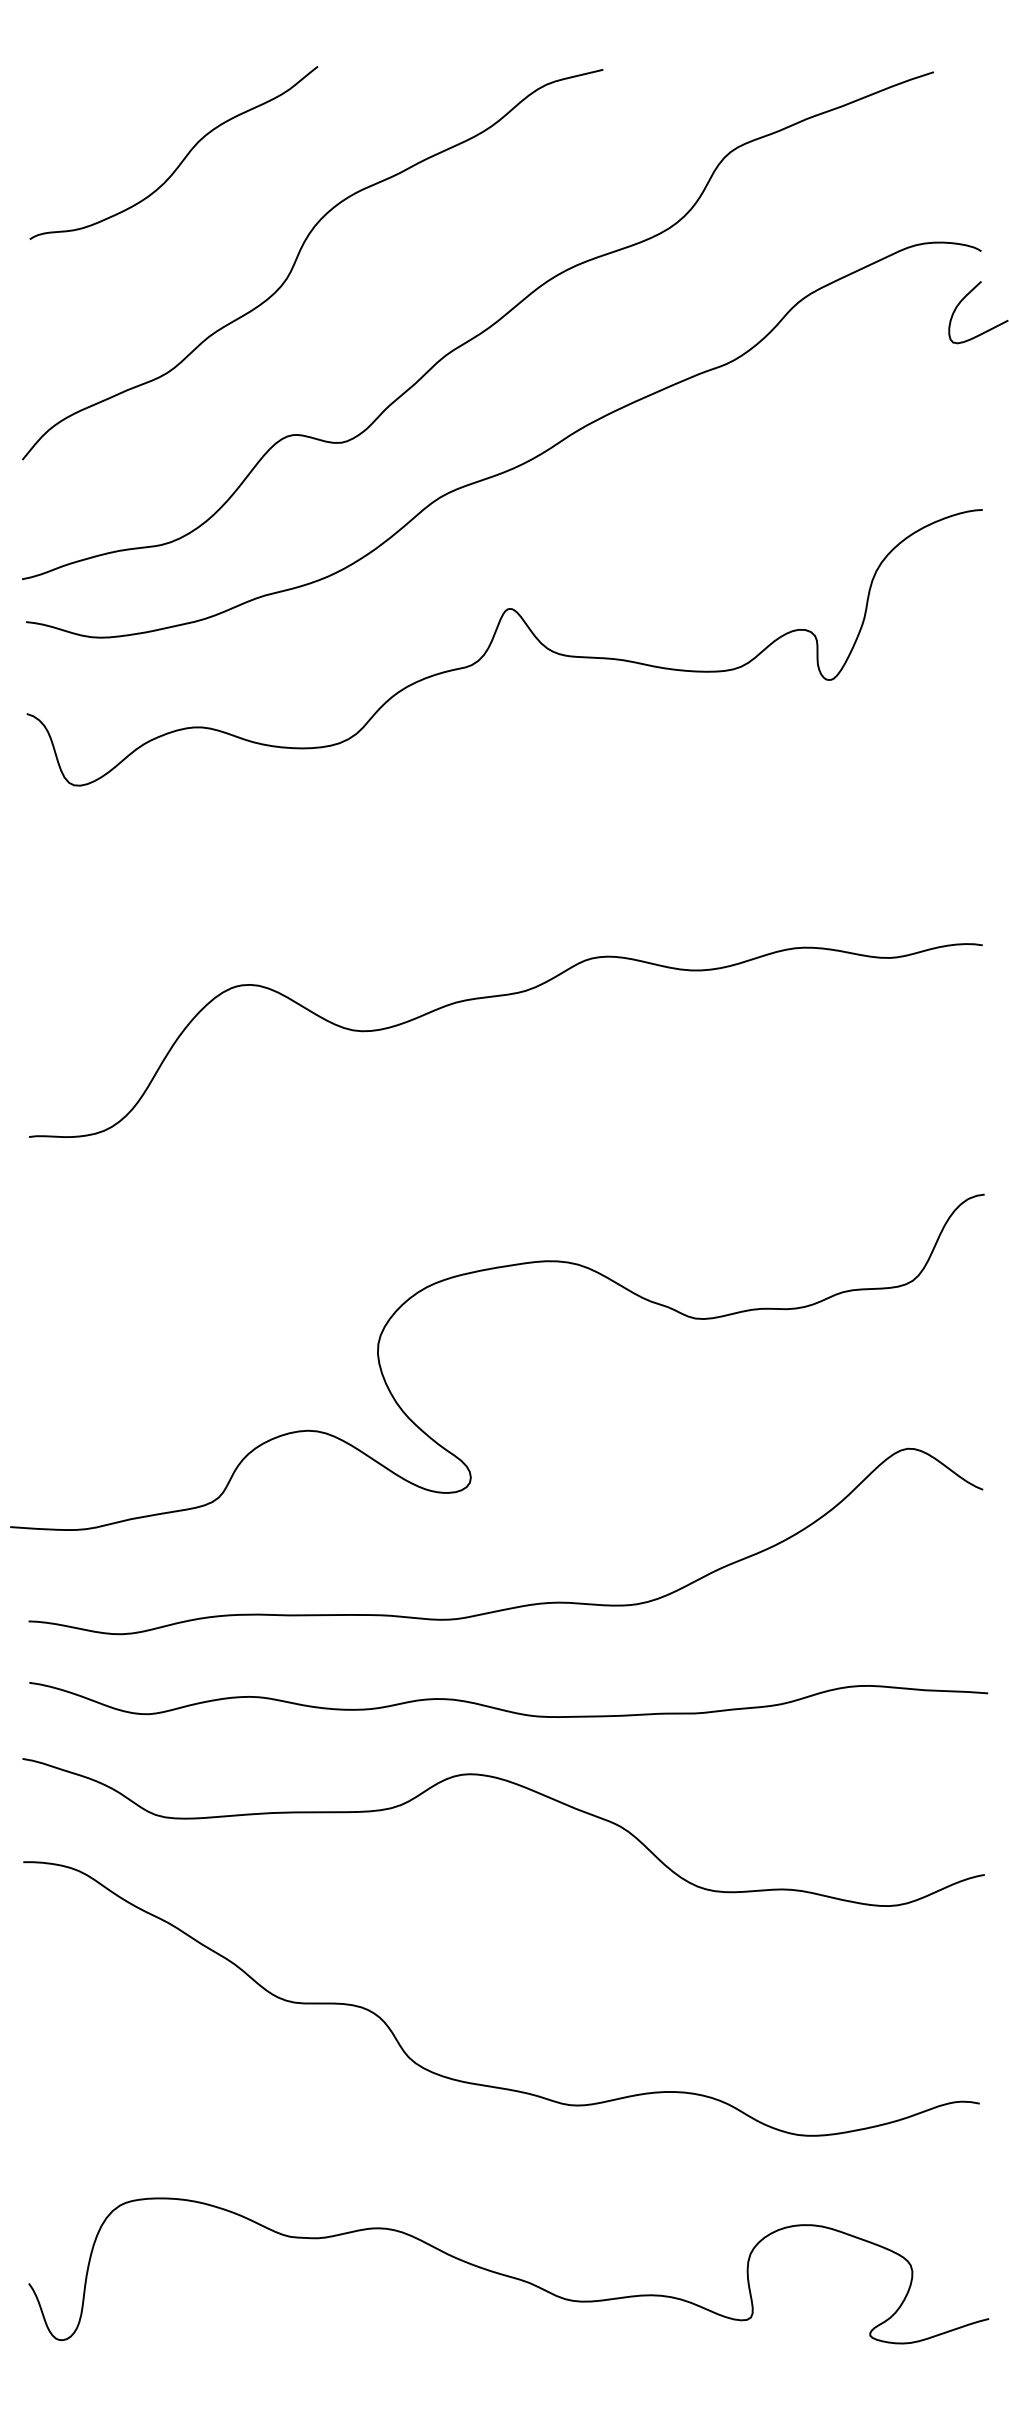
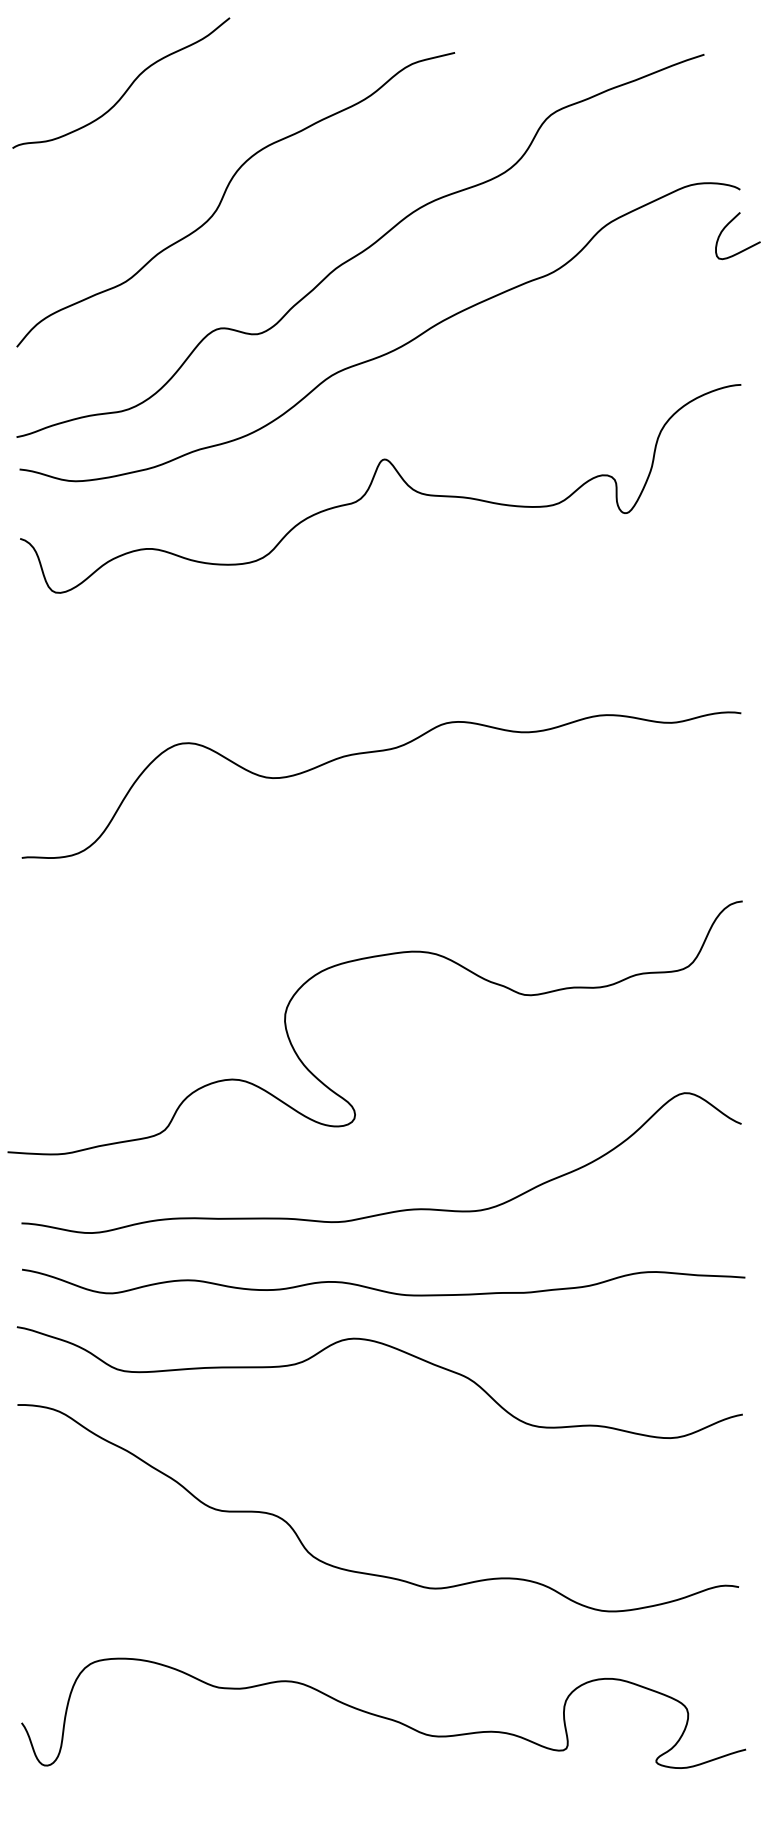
curve: (182, 159) -> (127, 88), moved

